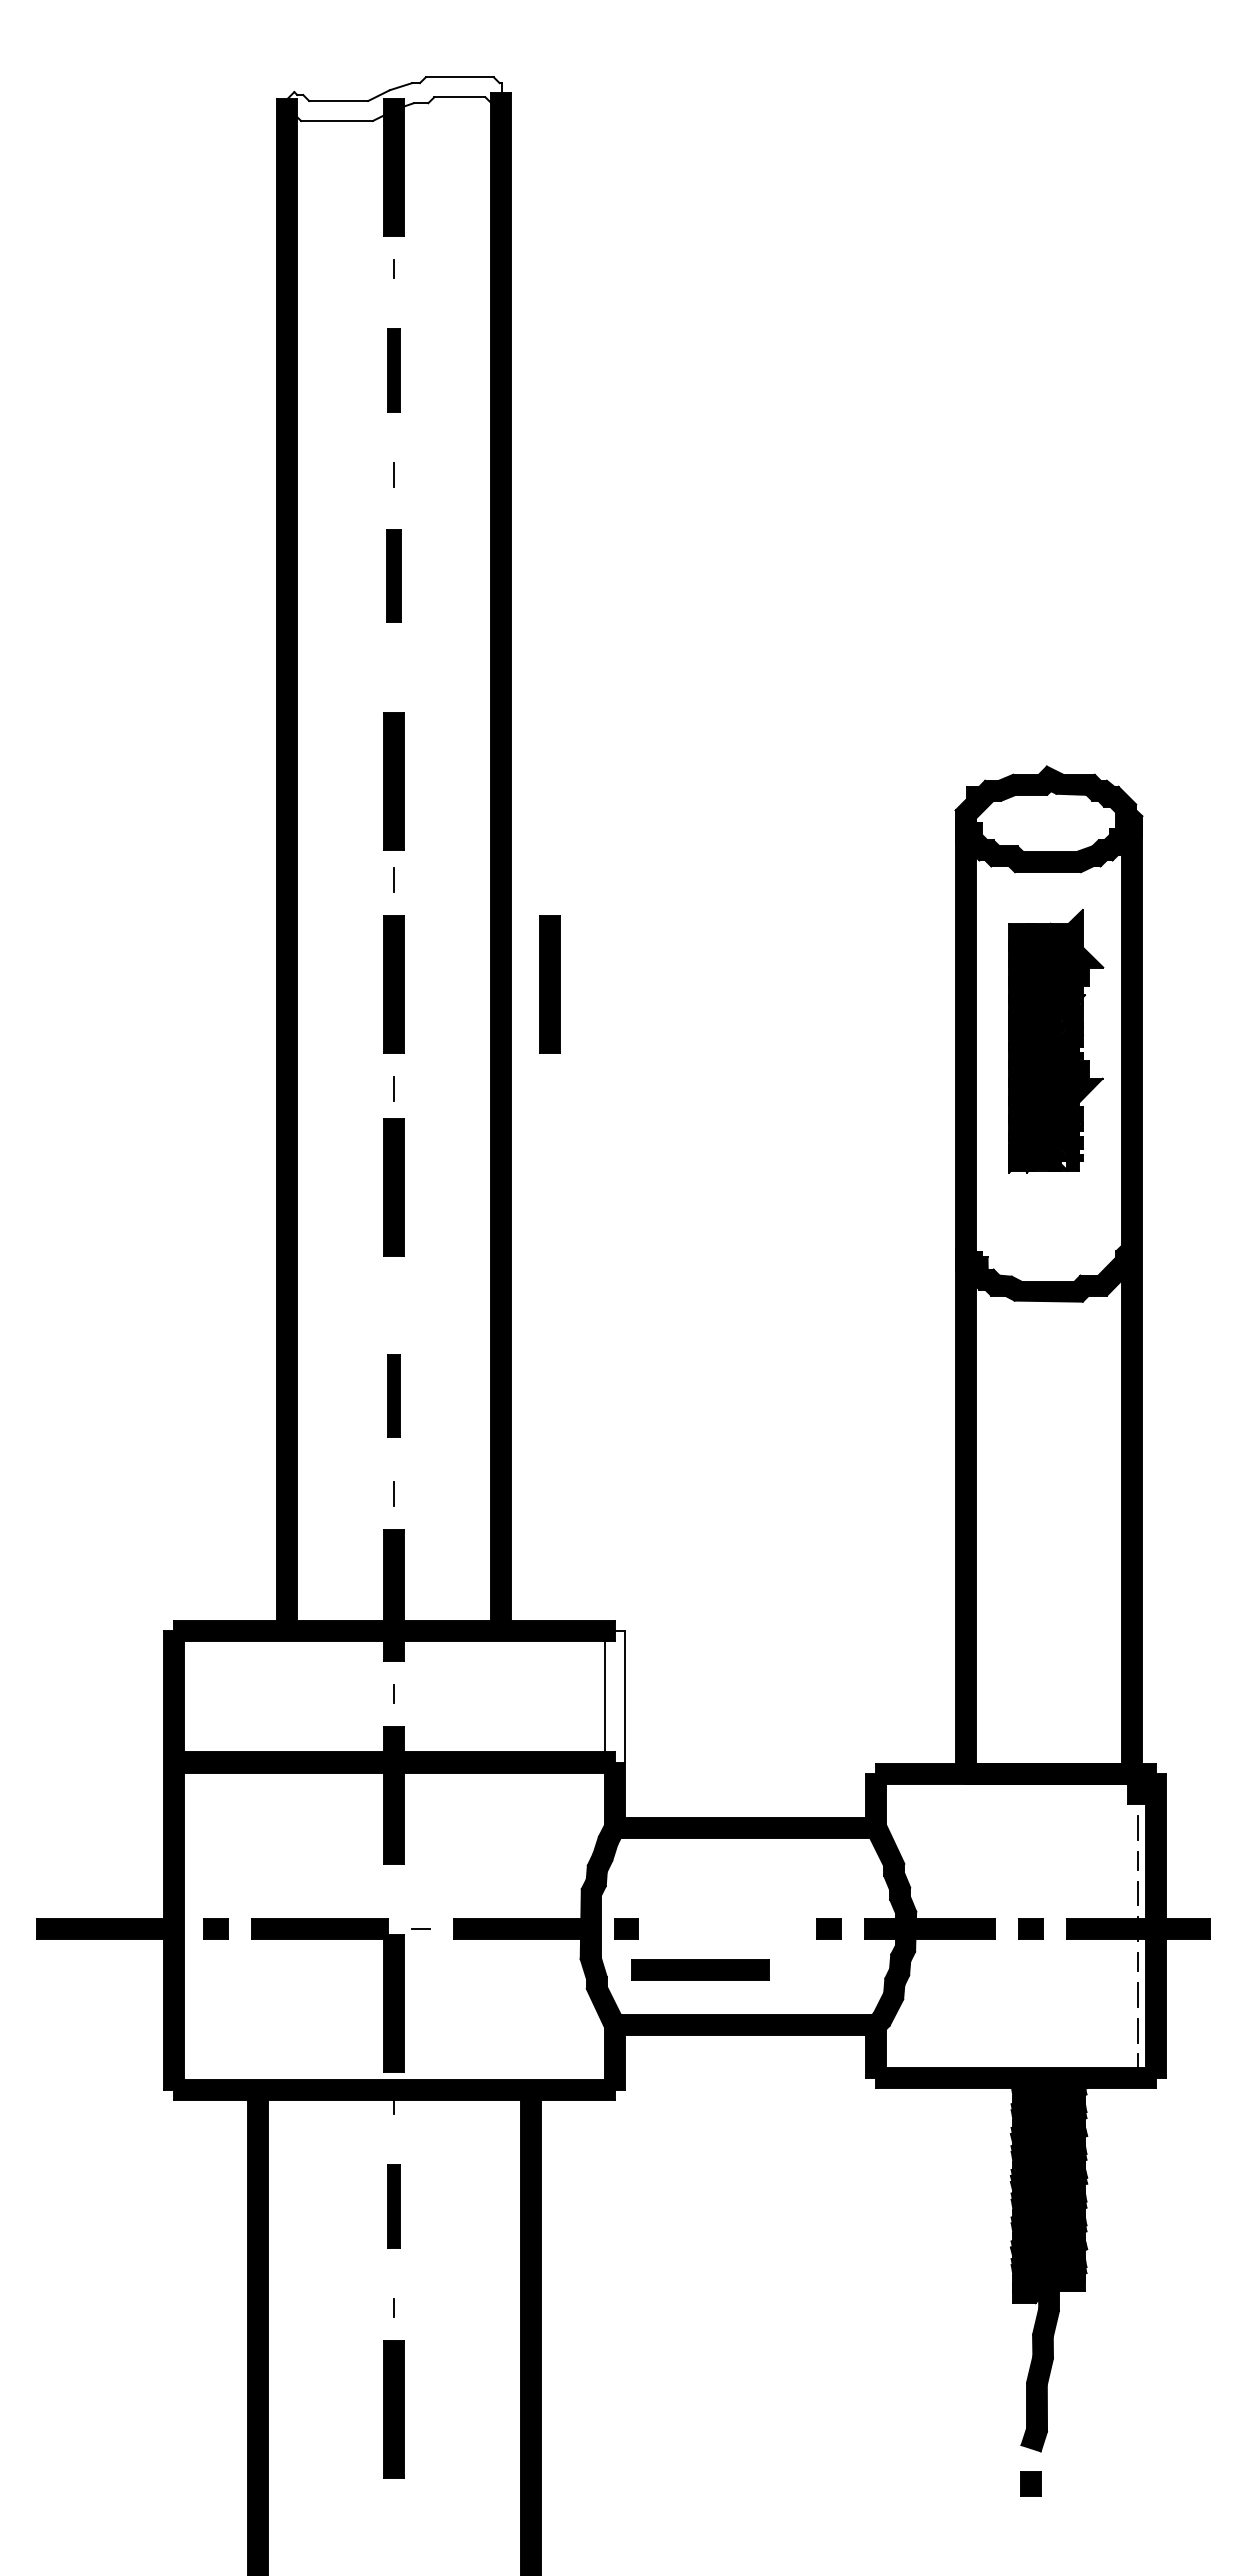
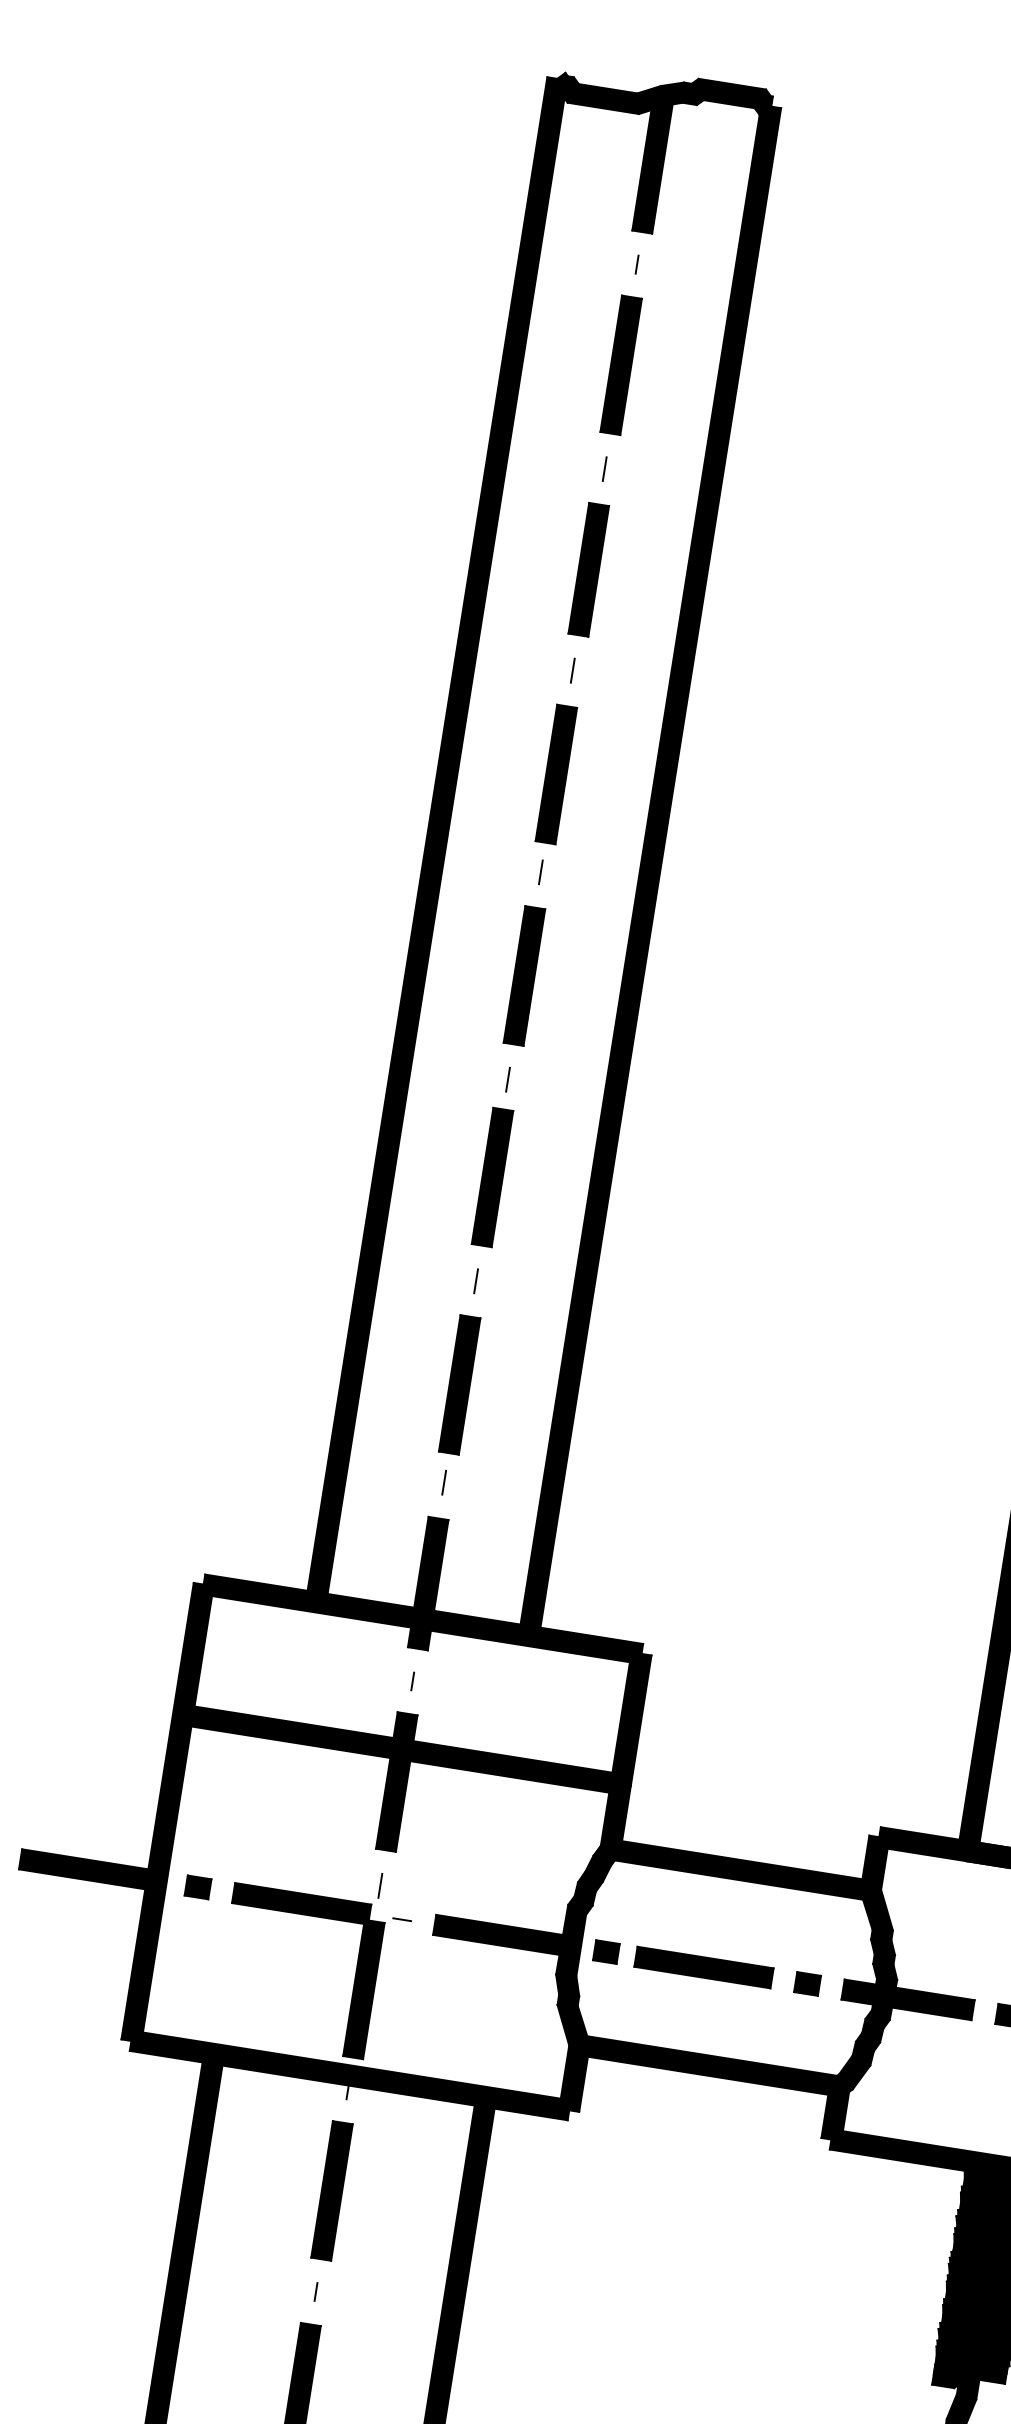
fill: (390, 99) -> (659, 95), added
part: (393, 370) -> (620, 365), size x1.67
part: (393, 575) -> (587, 569), size x1.43
line: (394, 677) -> (572, 670), added
part: (549, 984) -> (678, 1000), removed
line: (394, 1291) -> (476, 1281), added
part: (393, 1395) -> (458, 1384), size x1.67
fill: (614, 1696) -> (631, 1718), added
line: (394, 1899) -> (380, 1885), added
part: (700, 1969) -> (703, 1966), moved
part: (393, 2206) -> (331, 2190), size x1.67

